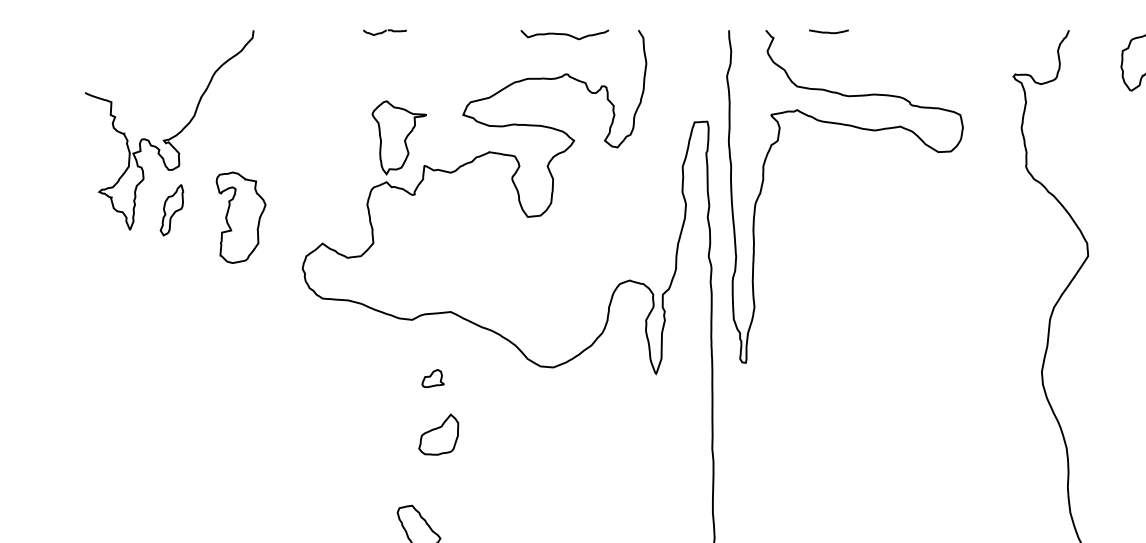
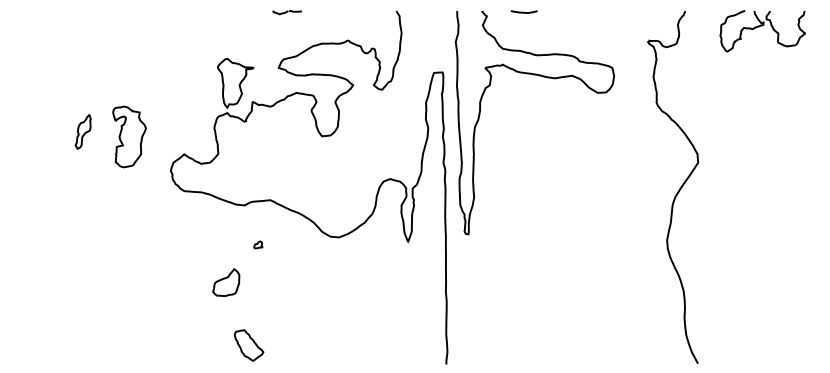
part: (383, 32) -> (286, 12), moved
curve: (564, 33) -> (346, 13), removed
curve: (170, 136) -> (82, 82), removed
part: (433, 378) -> (258, 244), size x0.6
part: (439, 434) -> (226, 282), moved

